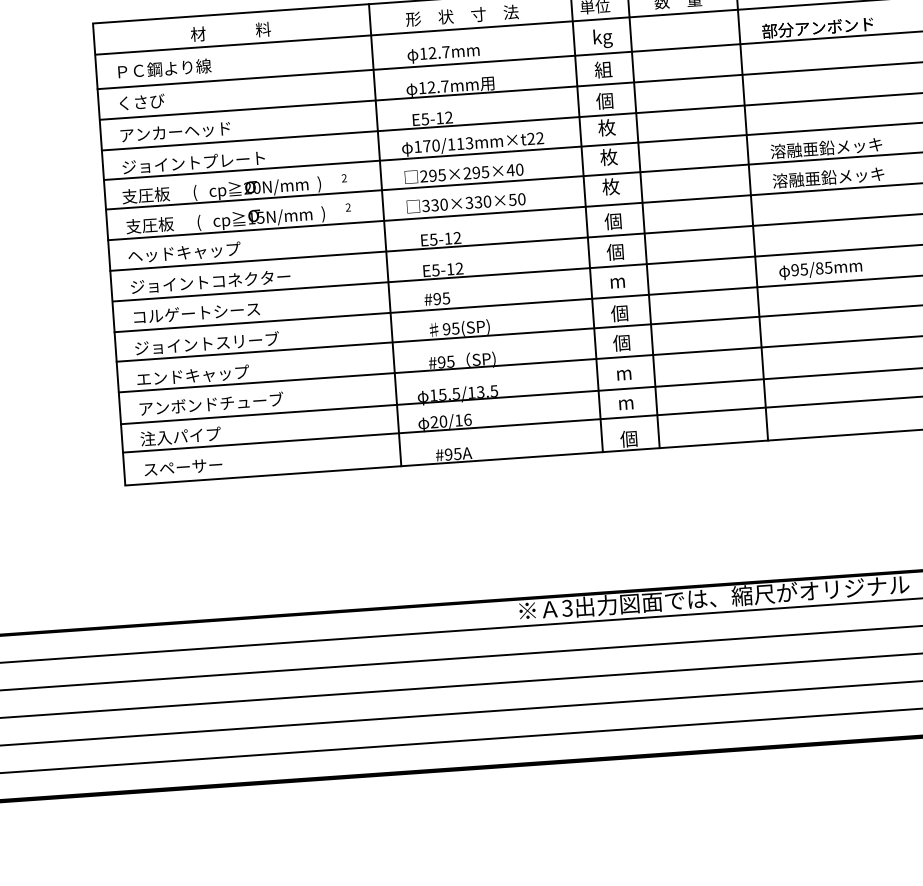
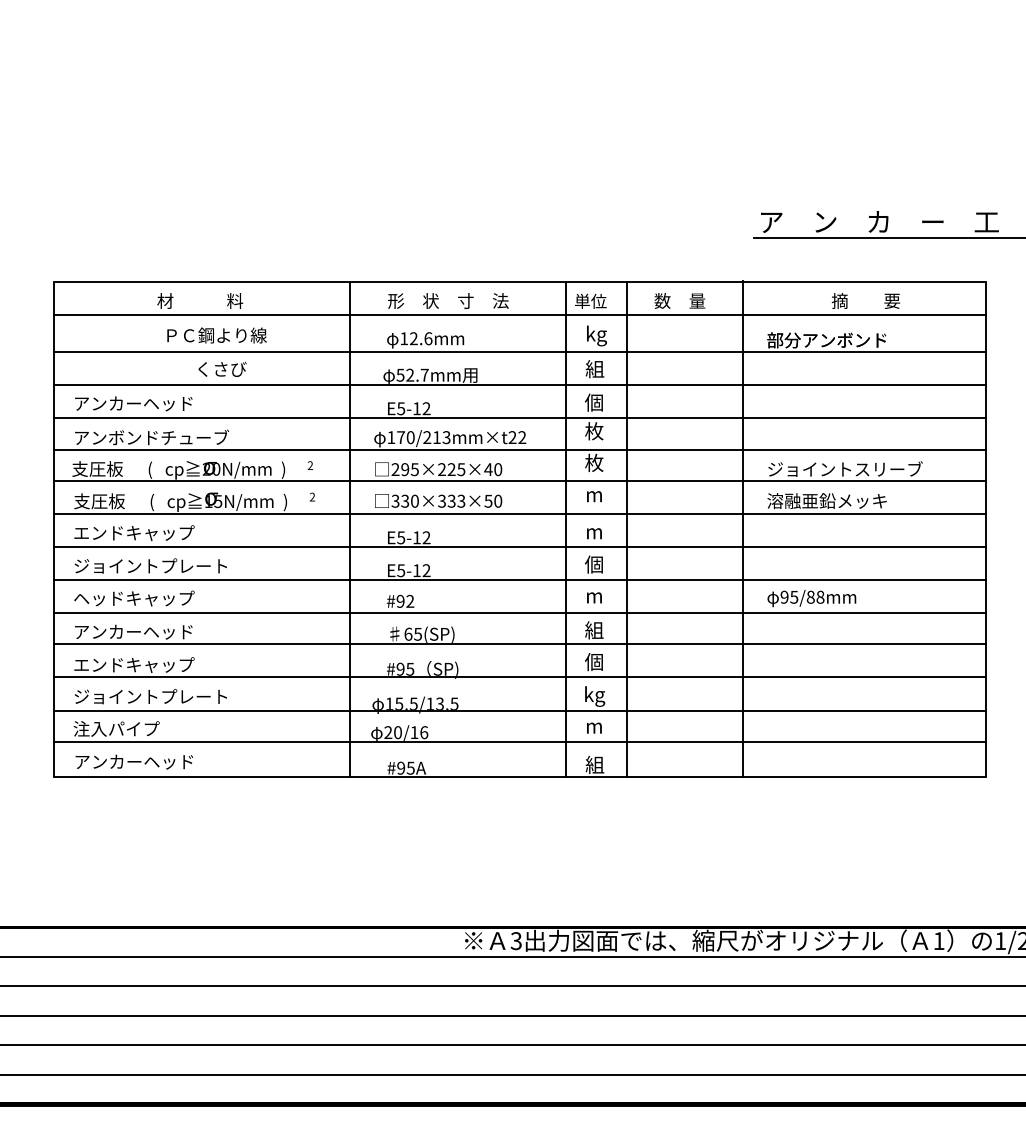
text: (446, 52) -> (428, 338), 12.7mm -> 12.6mm
text: (164, 68) -> (216, 335), moved
text: (422, 87) -> (400, 374), 12.7mm -> 52.7mm
text: (142, 101) -> (222, 368), moved
text: (451, 144) -> (427, 437), 170/113mm×t22 -> 170/213mm×t22
text: (842, 147) -> (844, 469), 溶融亜鉛メッキ -> ジョイントスリーブ
text: (194, 162) -> (151, 437), ジョイントプレート -> アンボンドチューブ
text: (476, 172) -> (451, 469), 295×295×40 -> 295×225×40
text: (611, 186) -> (594, 494), 枚 -> m
text: (487, 200) -> (461, 500), 330×330×50 -> 330×333×50
text: (612, 221) -> (593, 531), 個 -> m
text: (143, 255) -> (90, 533), ヘッドキャップ -> エンドキャップ
text: (828, 267) -> (820, 596), 95/85mm -> 95/88mm
text: (251, 278) -> (203, 565), ジョイントコネクター -> ジョイントプレート
text: (446, 297) -> (410, 600), #95 -> #92
text: (196, 313) -> (142, 598), コルゲートシース -> ヘッドキャップ
text: (620, 313) -> (594, 630), 個 -> 組
text: (446, 328) -> (408, 633), 95(SP) -> 65(SP)
text: (206, 343) -> (151, 631), ジョイントスリーブ -> アンカーヘッド
text: (625, 375) -> (595, 696), m -> kg
text: (211, 403) -> (151, 696), アンボンドチューブ -> ジョイントプレート
text: (628, 438) -> (594, 764), 個 -> 組
text: (199, 465) -> (134, 761), スペーサー -> アンカーヘッド

